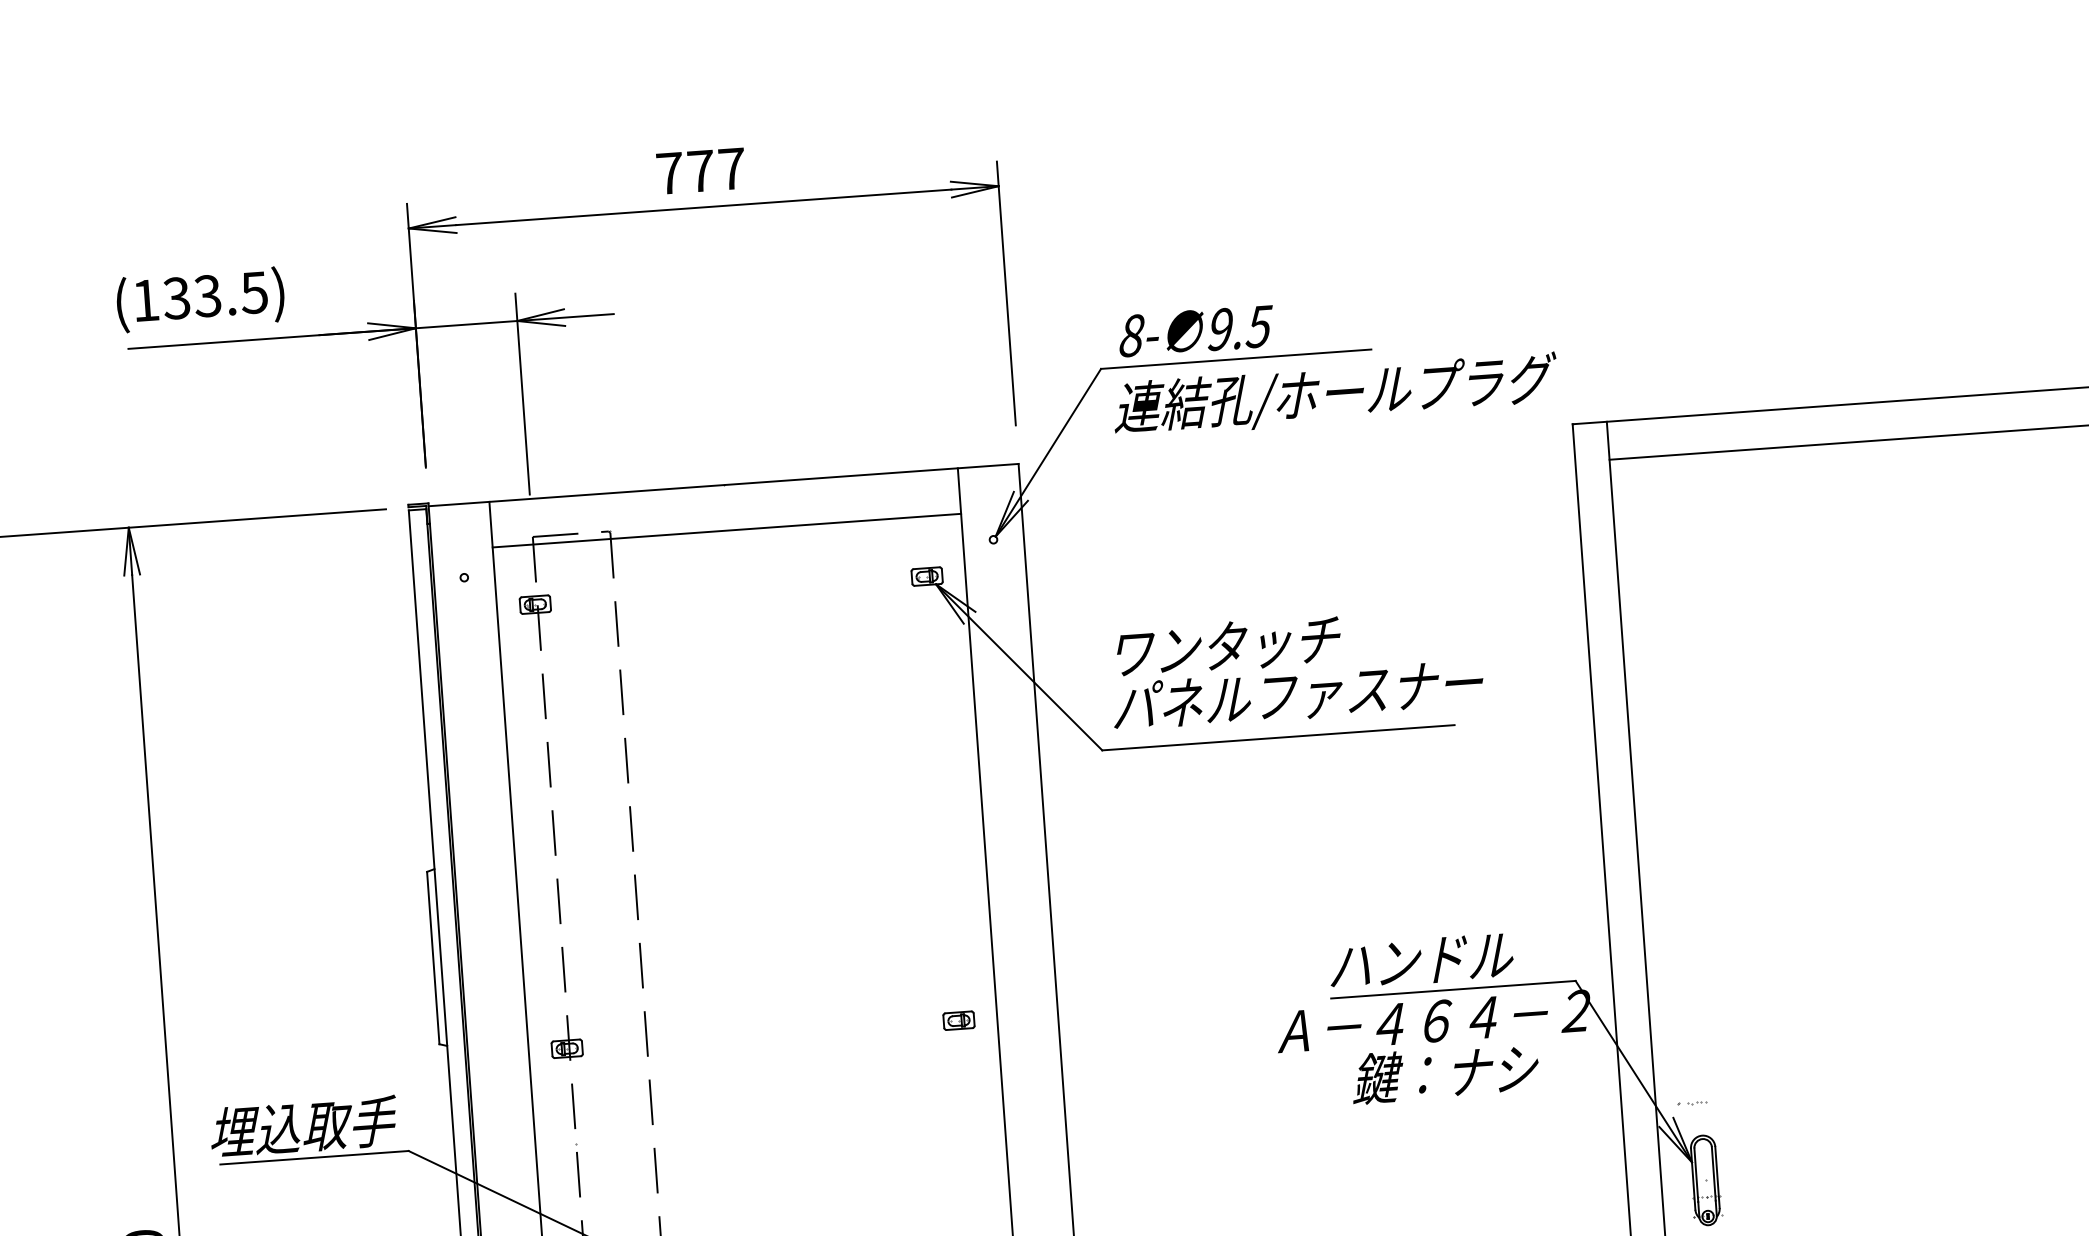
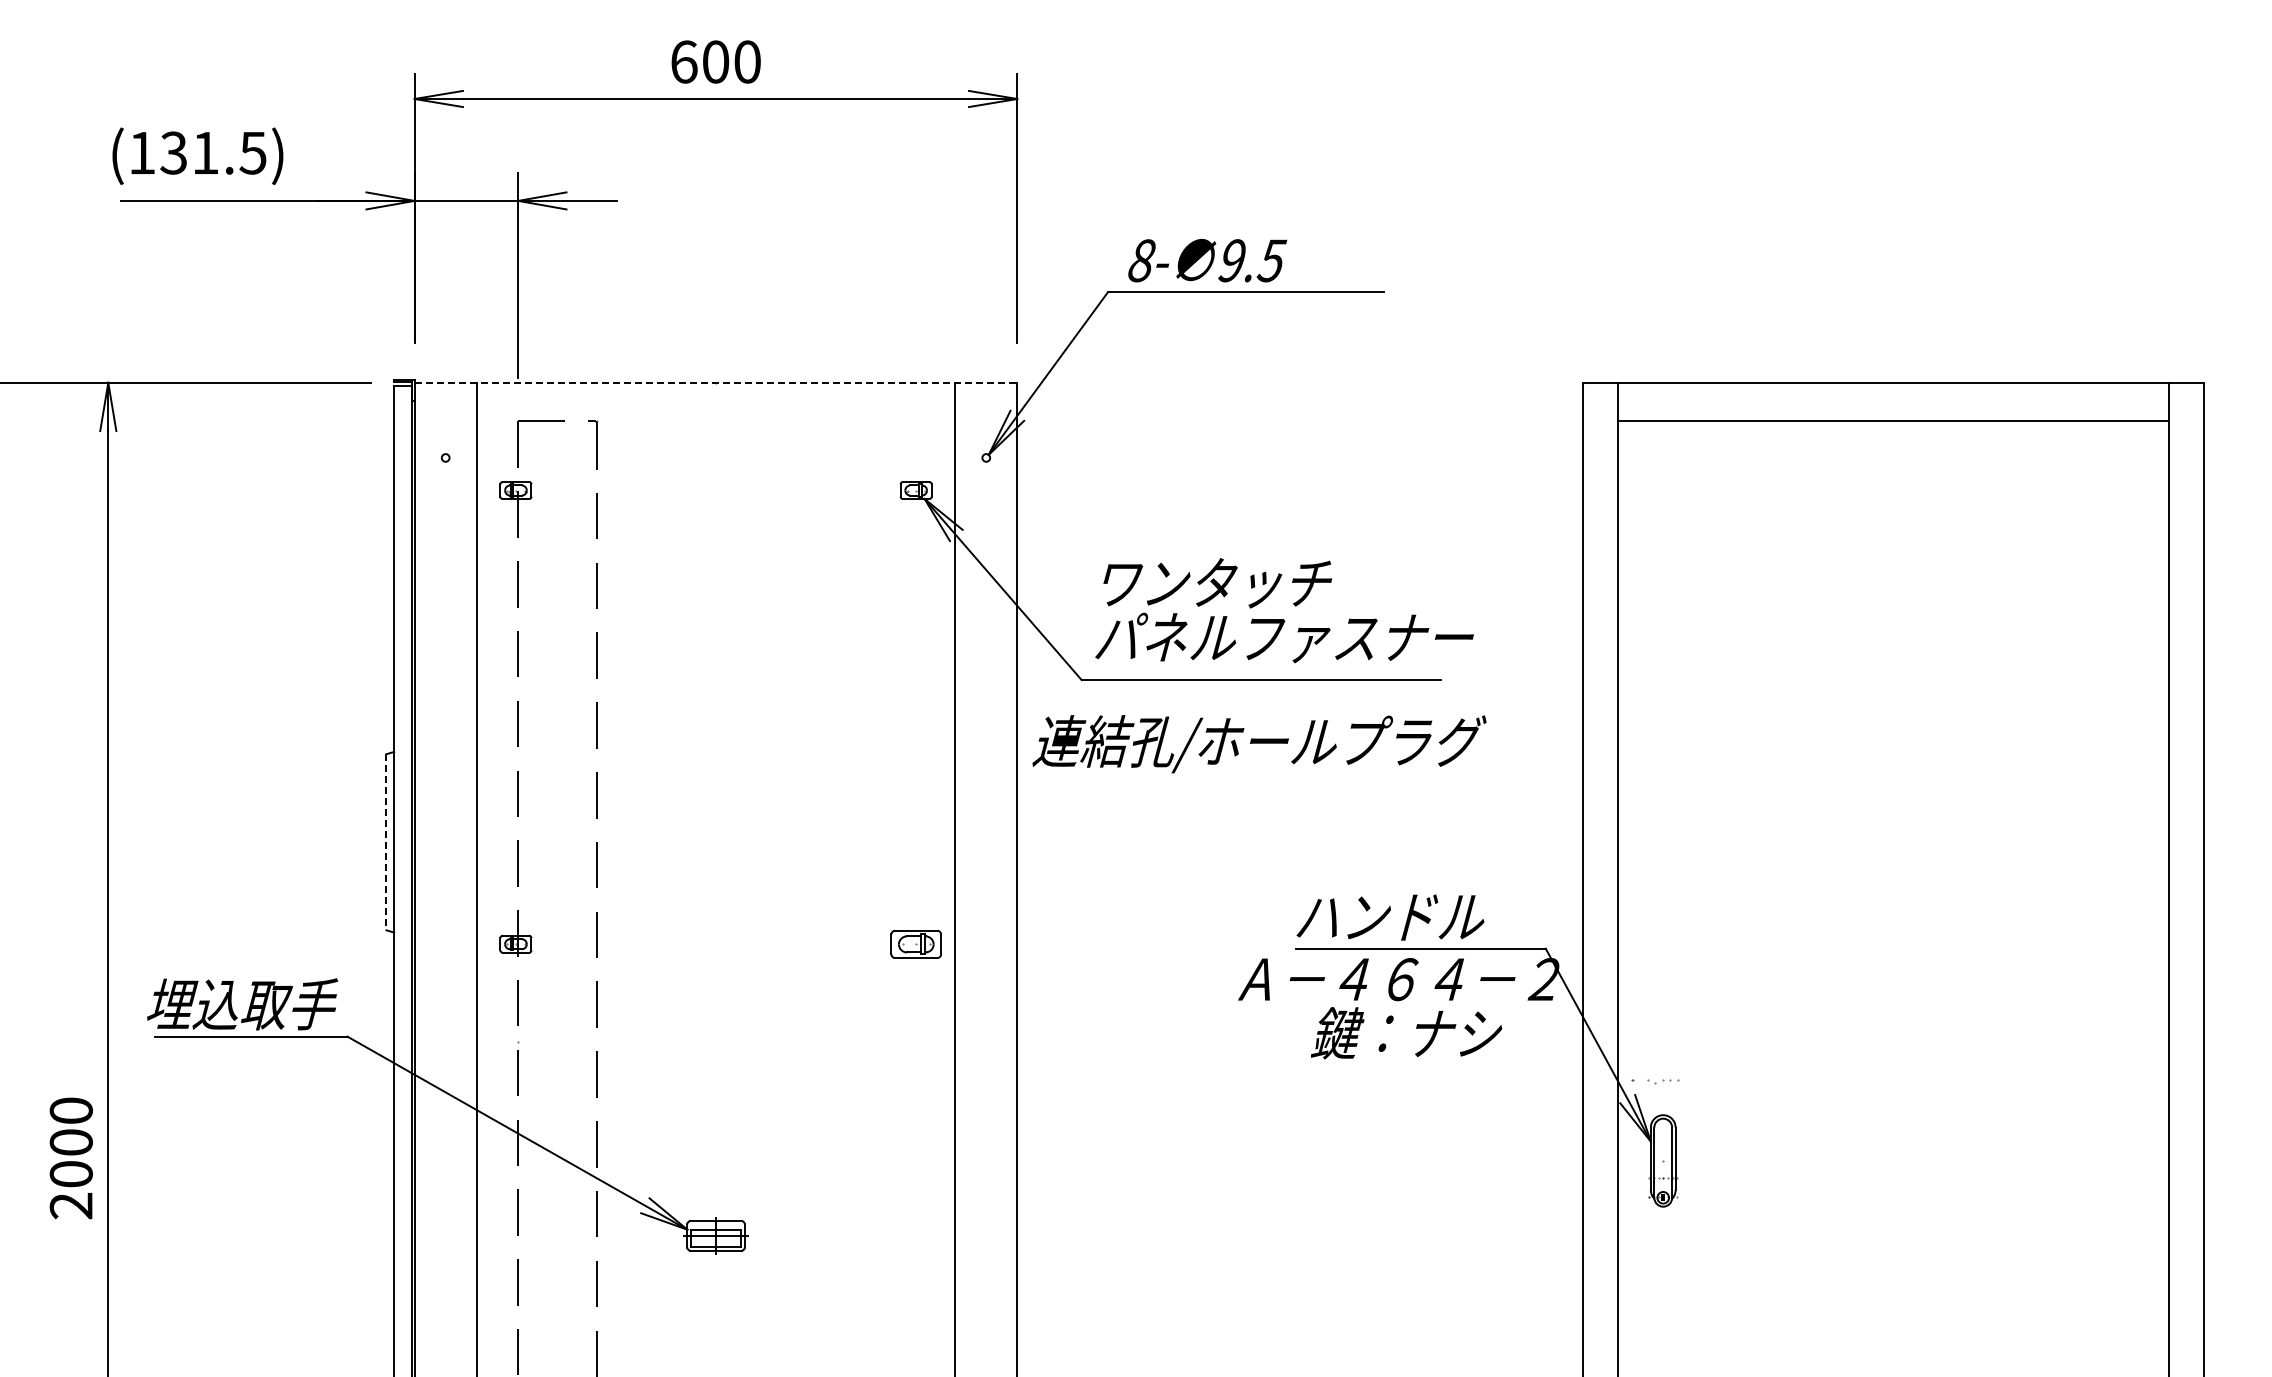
text: (700, 170) -> (715, 61), 777 -> 600
text: (207, 295) -> (205, 152), (133.5) -> (131.5)
text: (1335, 395) -> (1259, 744), moved
line: (724, 484) -> (716, 382), solid -> dashed
line: (726, 530) -> (715, 429), removed
line: (433, 958) -> (386, 842), solid -> dashed
part: (958, 1020) -> (915, 943), size x1.6
part: (1692, 1104) -> (1655, 1082), size x1.6

